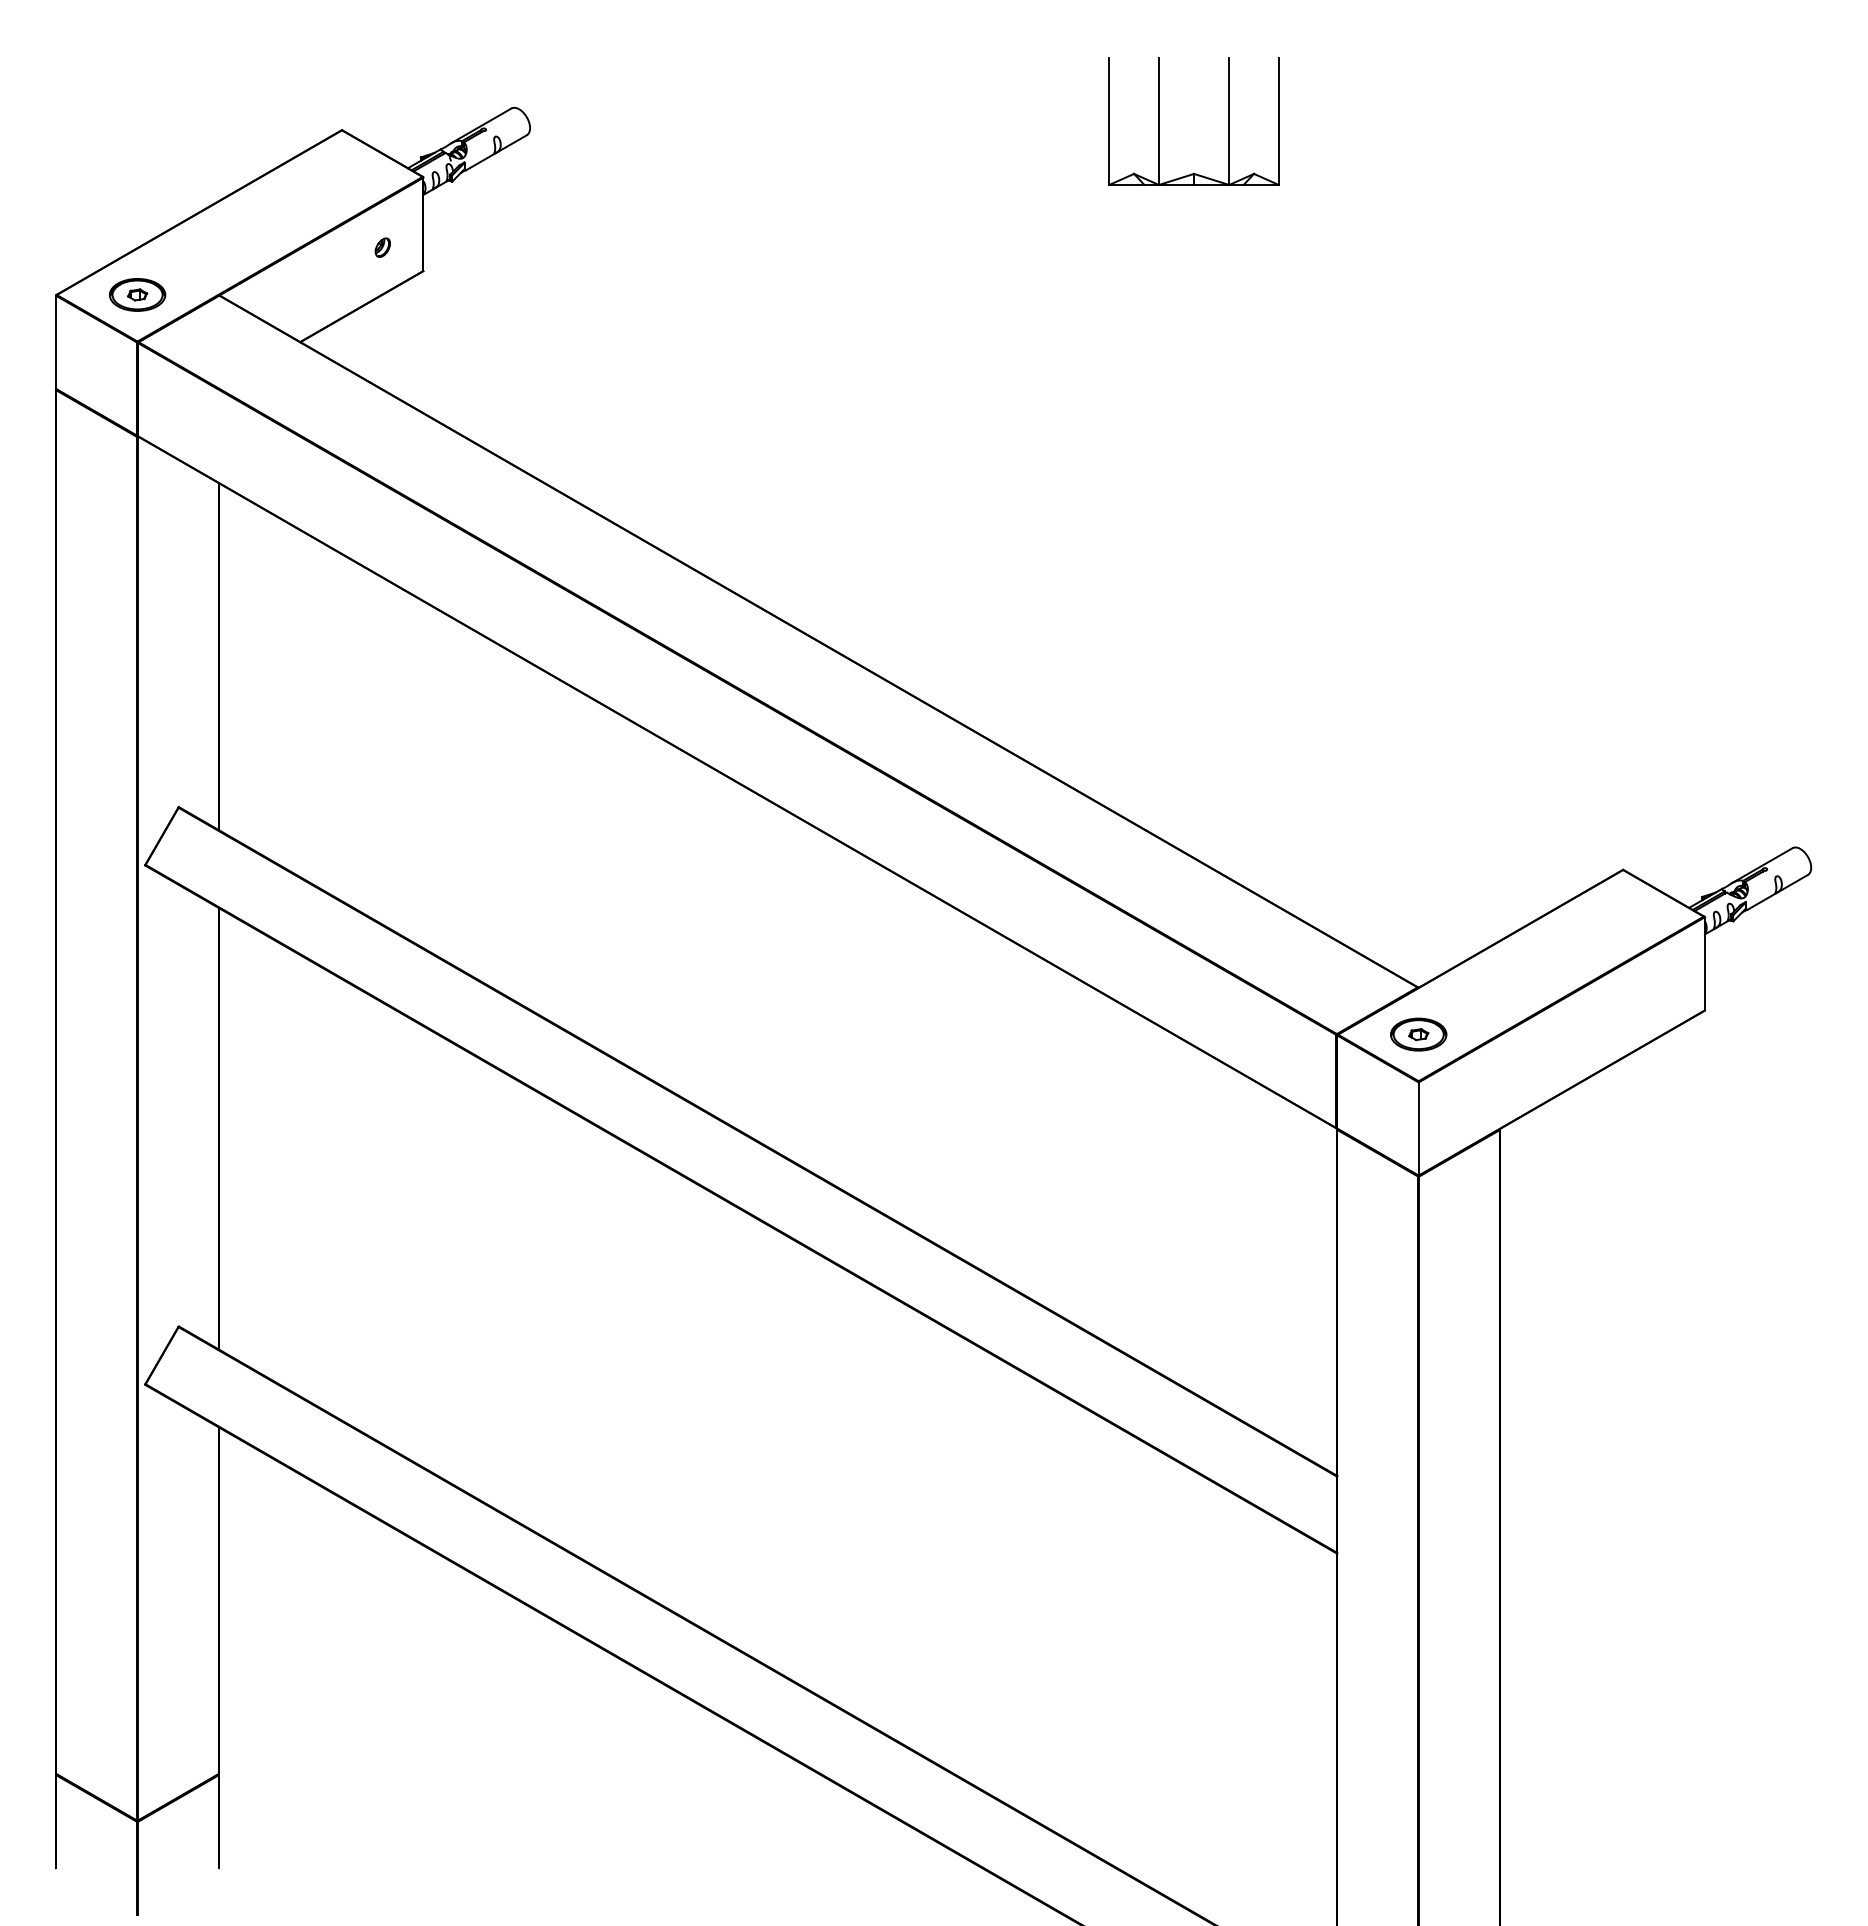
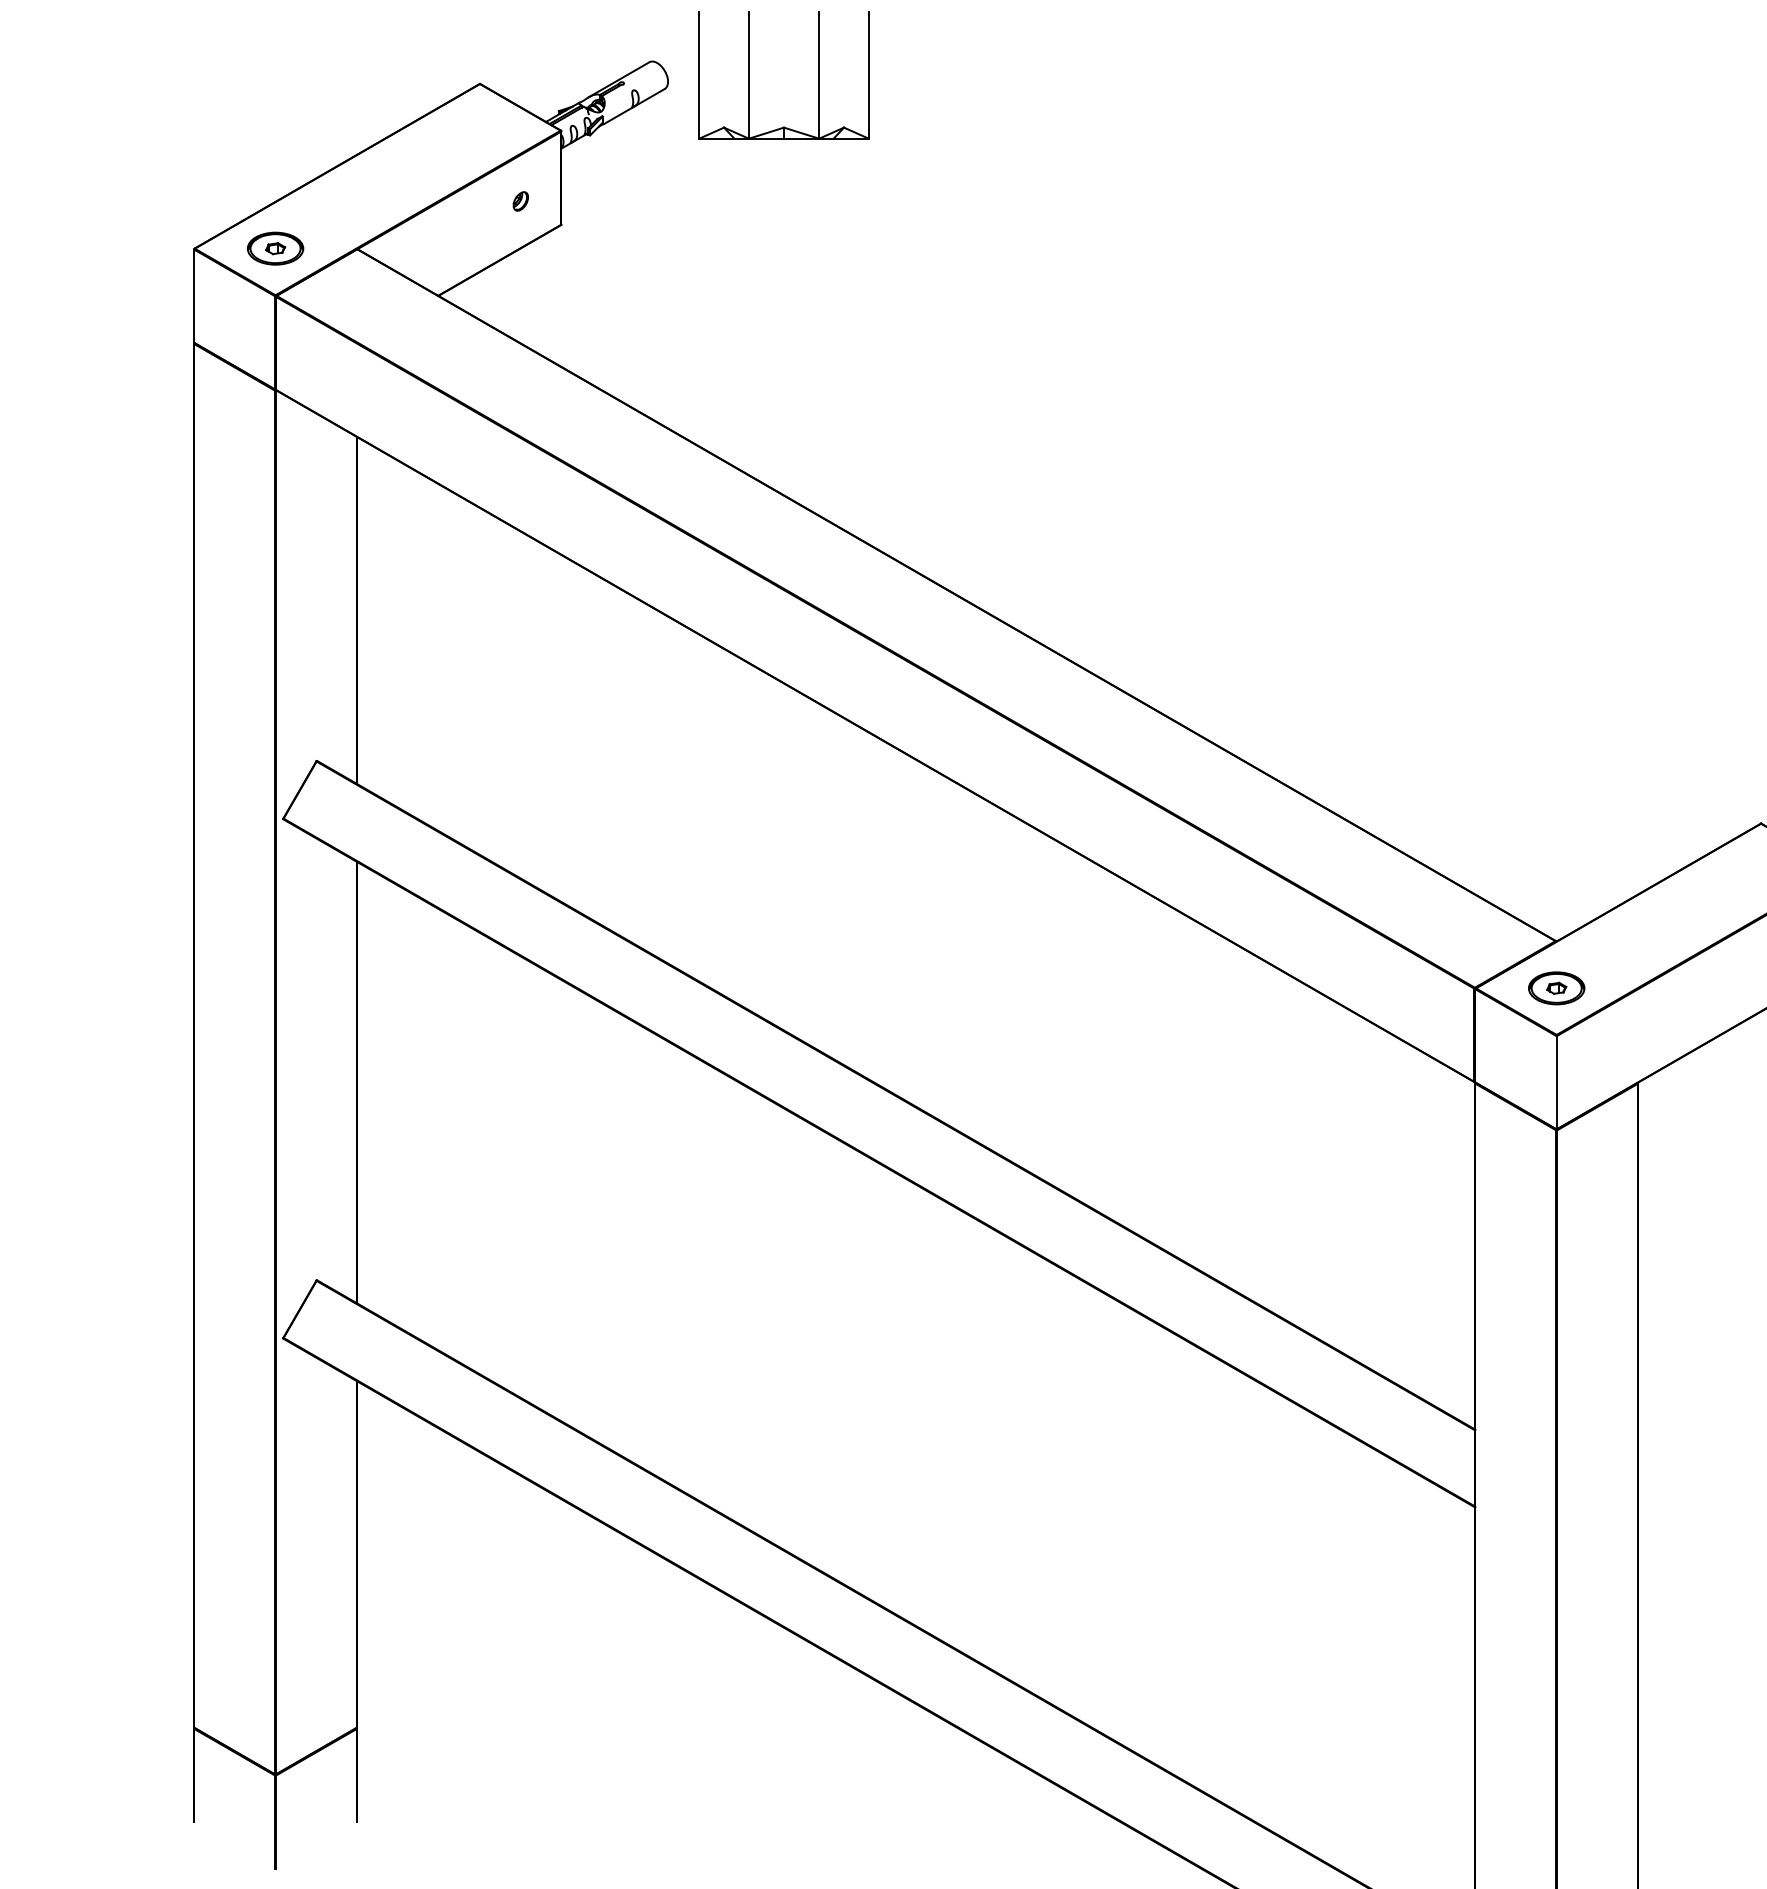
part: (1159, 121) -> (749, 75), moved

